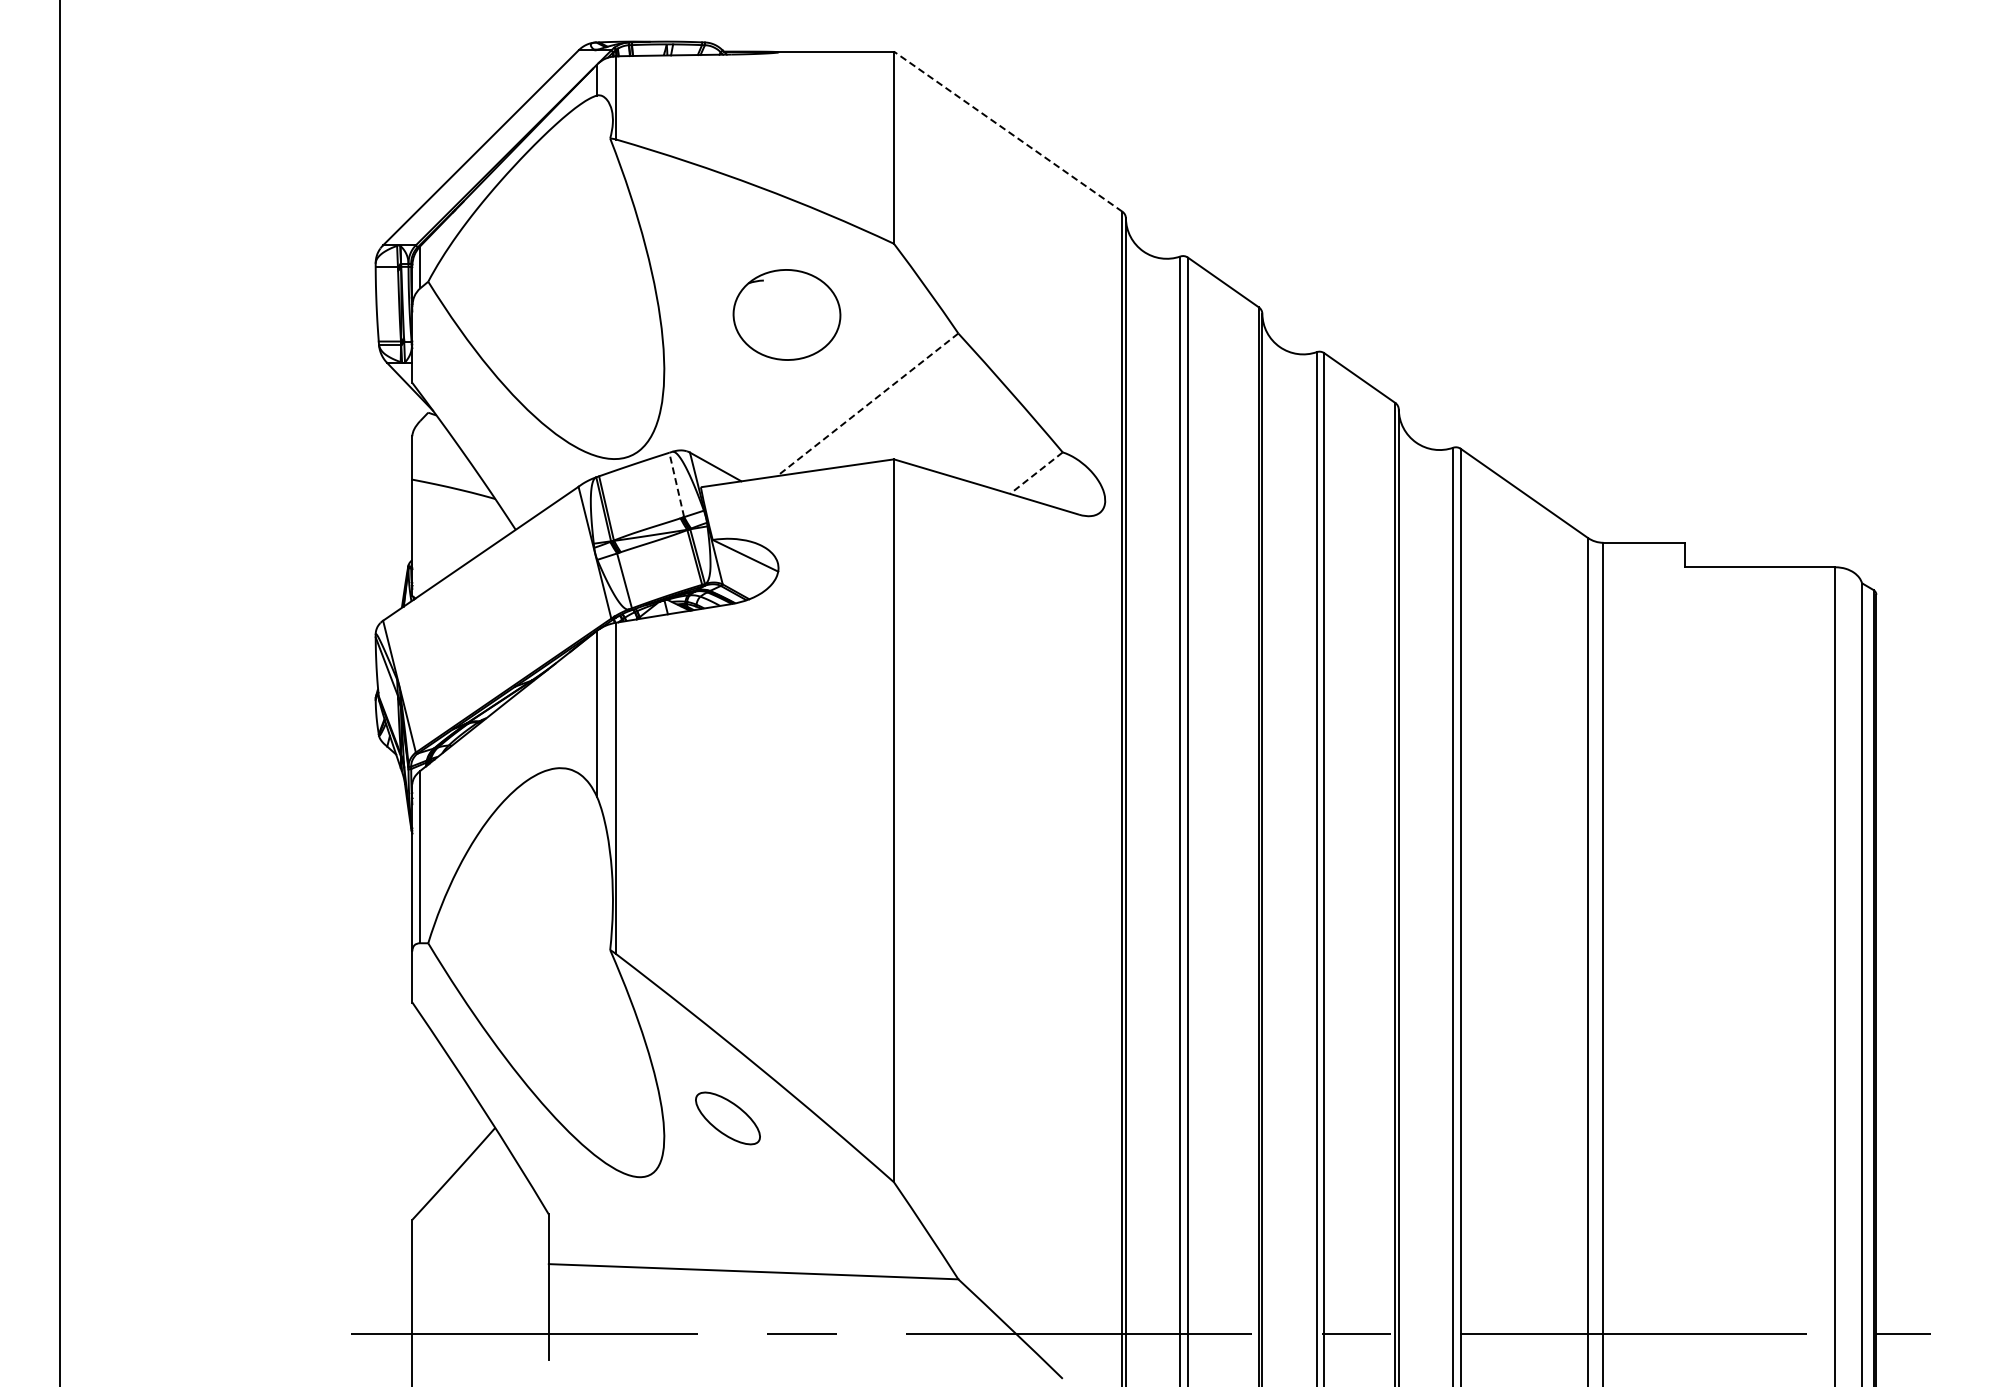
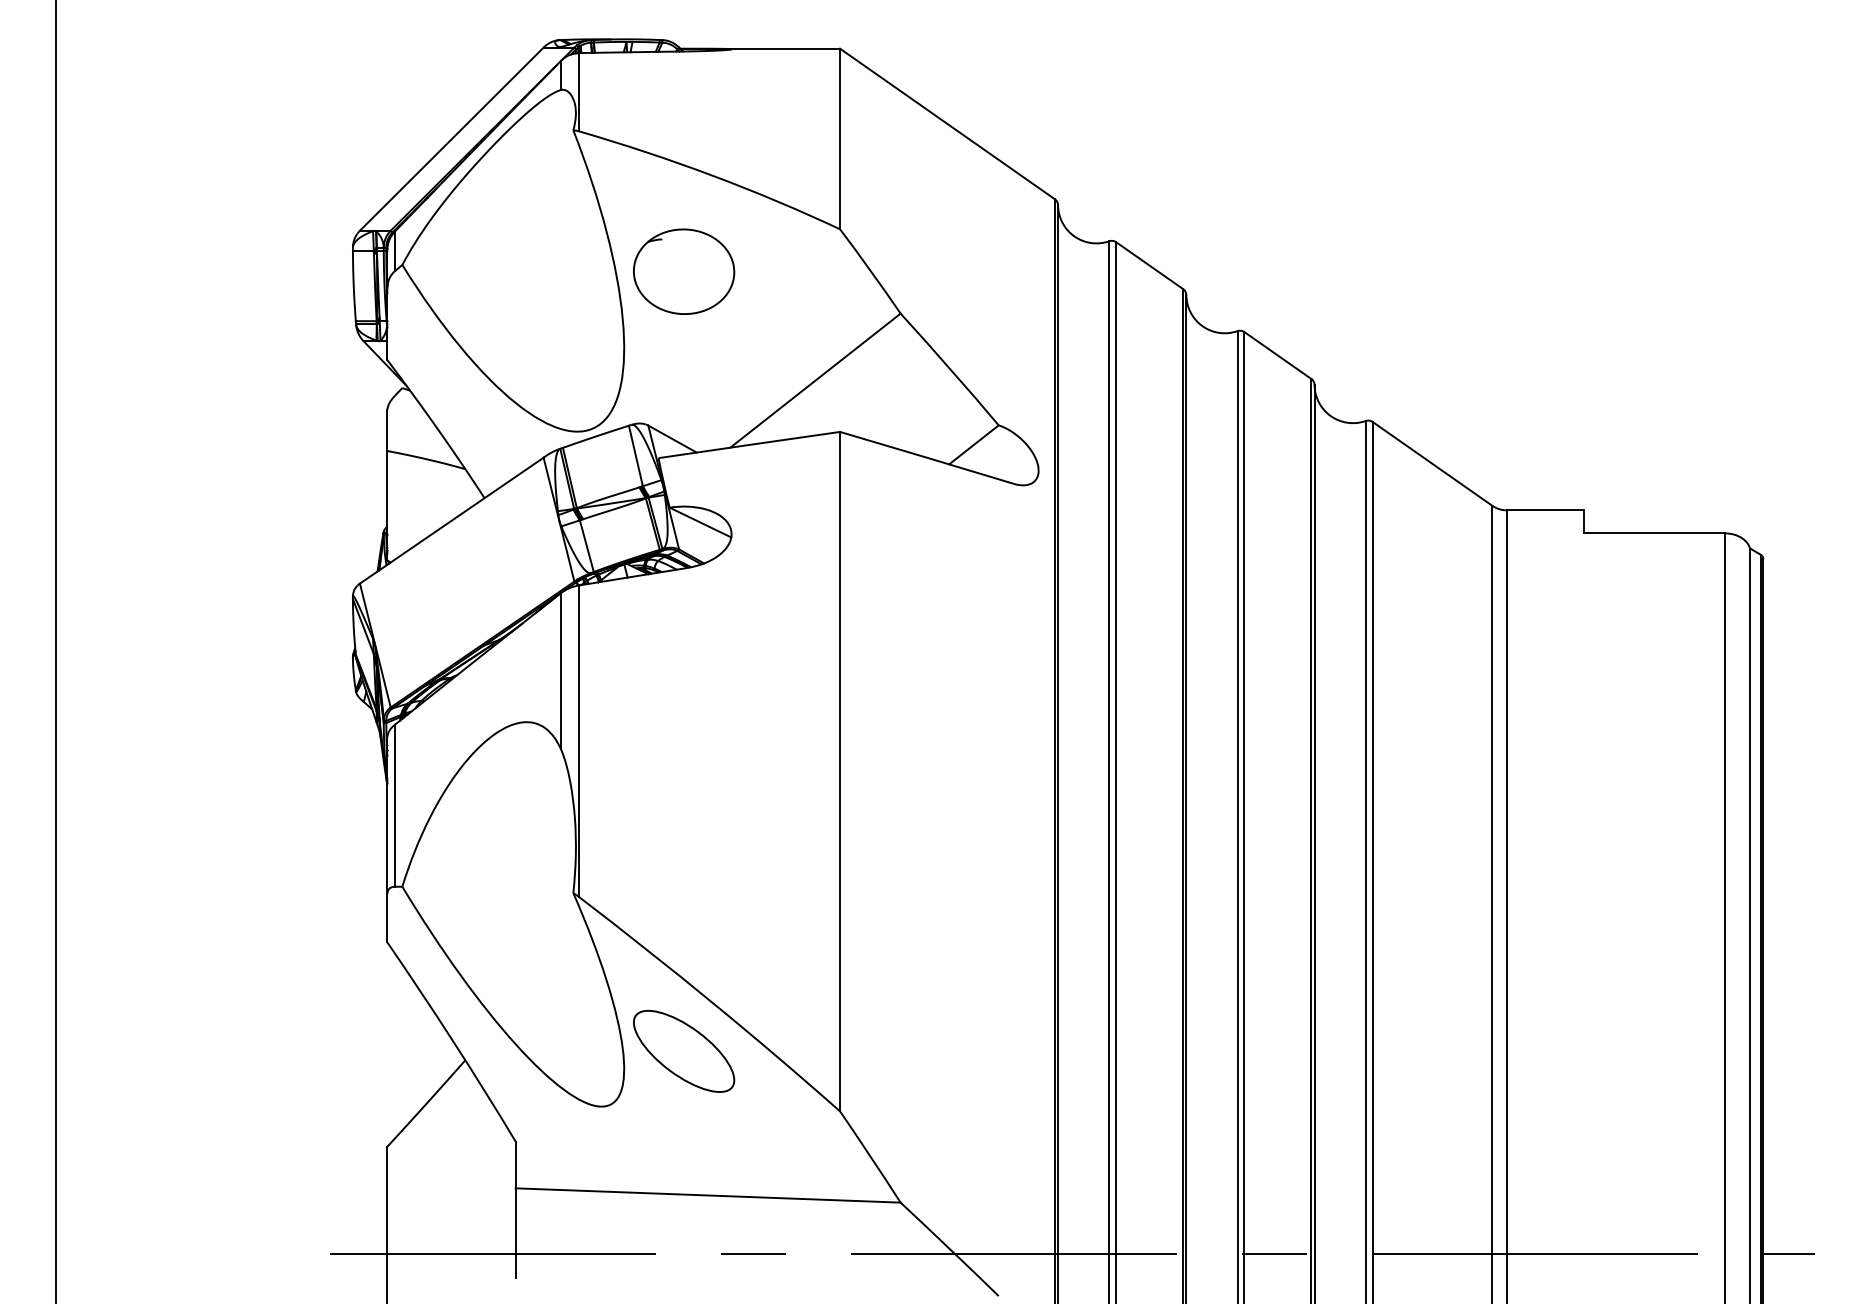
line: (1007, 131) -> (946, 123), dashed -> solid
part: (786, 314) -> (683, 271), moved
line: (867, 405) -> (815, 381), dashed -> solid
line: (1036, 473) -> (974, 445), dashed -> solid
line: (676, 484) -> (635, 455), dashed -> solid
part: (727, 1118) -> (683, 1051), size x1.67

